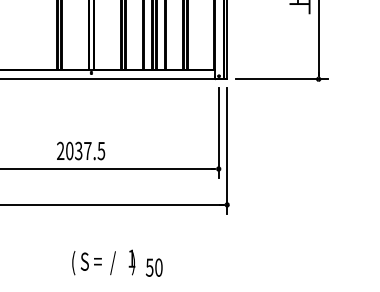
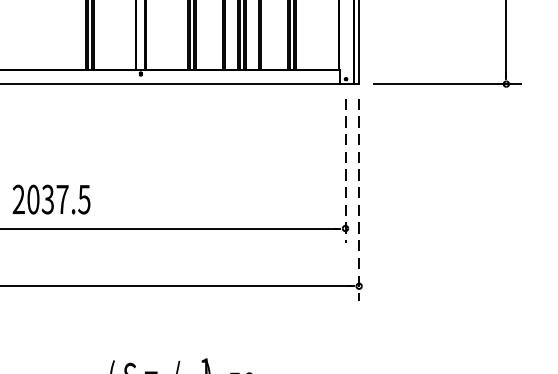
line: (218, 133) -> (345, 171), solid -> dashed
text: (81, 150) -> (52, 198), moved
line: (227, 151) -> (359, 200), solid -> dashed

